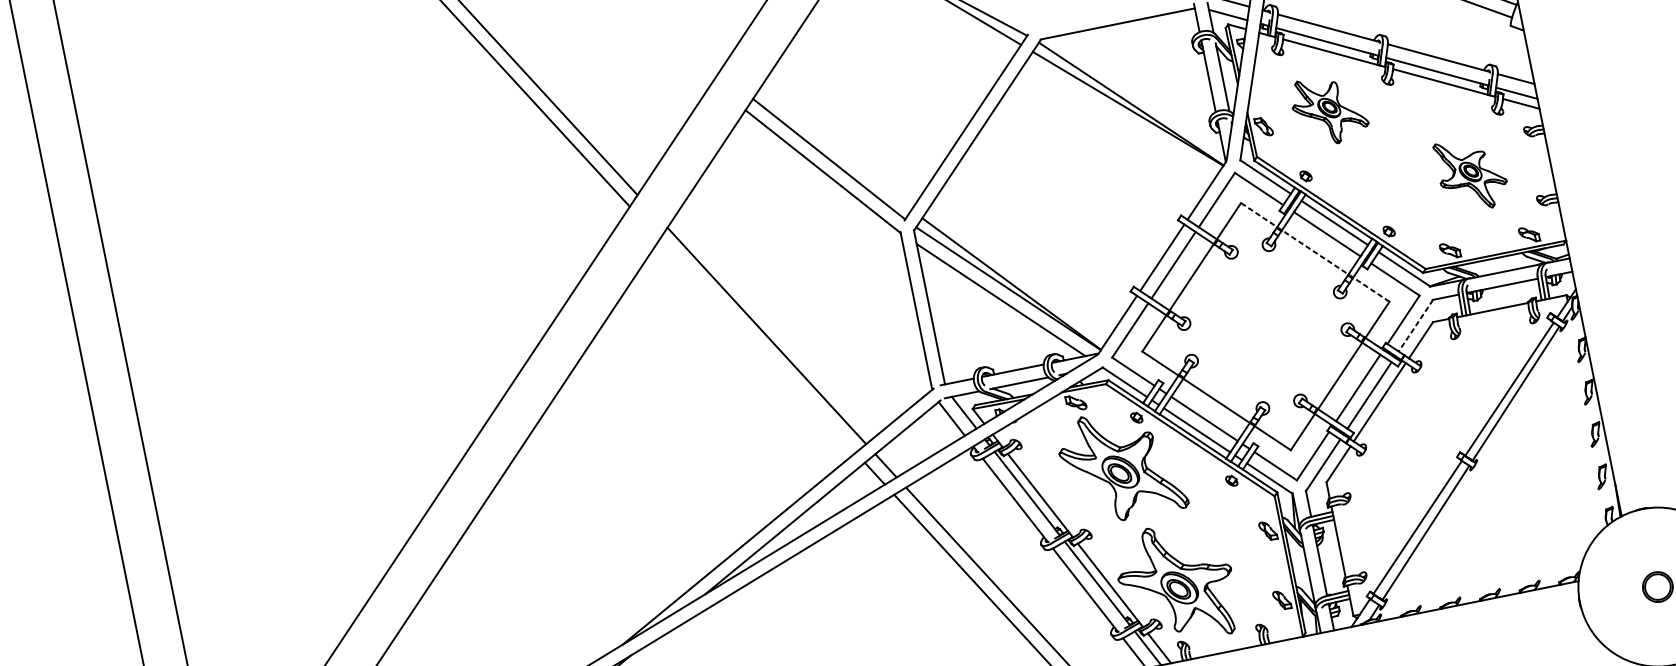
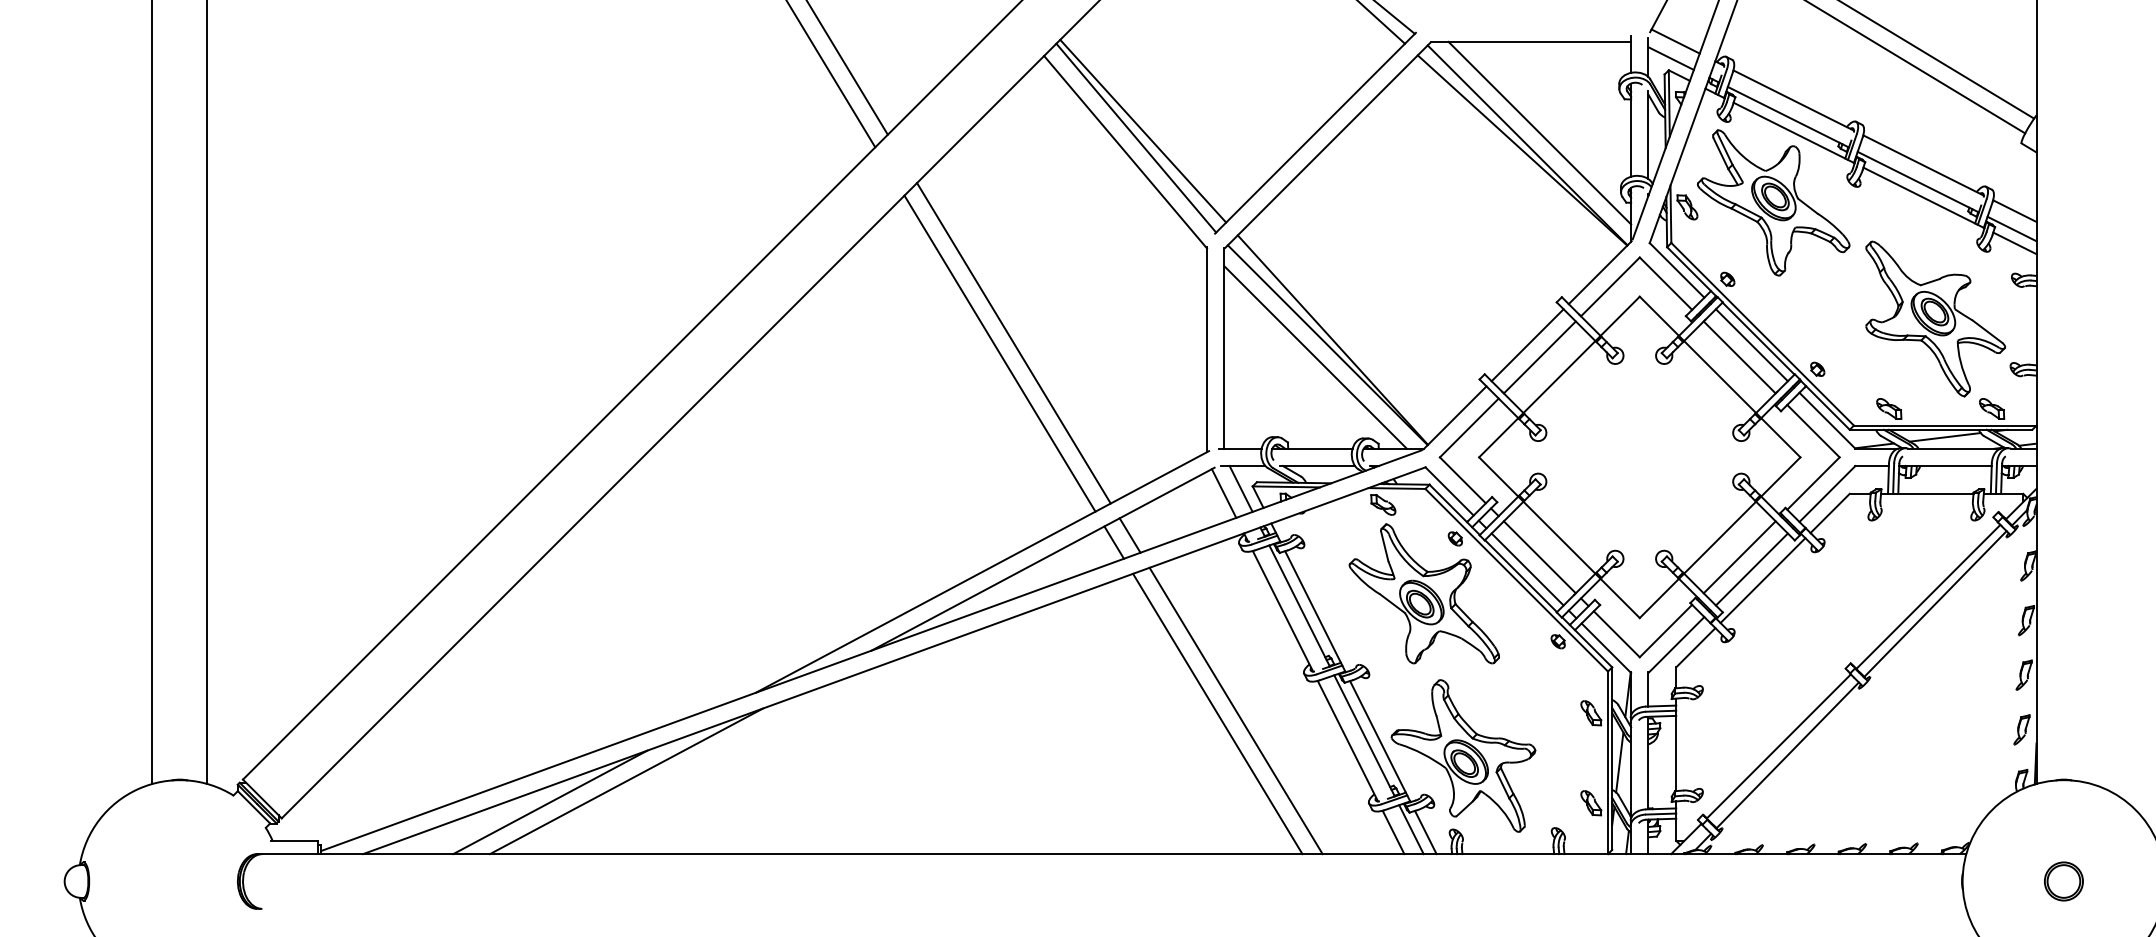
line: (1138, 92) -> (1539, 132), added
part: (1329, 109) -> (1773, 202), size x1.67
line: (833, 152) -> (1143, 130), added
part: (1471, 173) -> (1935, 318), size x1.67
line: (1315, 252) -> (1720, 377), dashed -> solid
line: (1497, 264) -> (1944, 437), added
line: (1415, 325) -> (1827, 493), dashed -> solid
line: (757, 346) -> (999, 353), added
line: (1297, 564) -> (1619, 762), added

